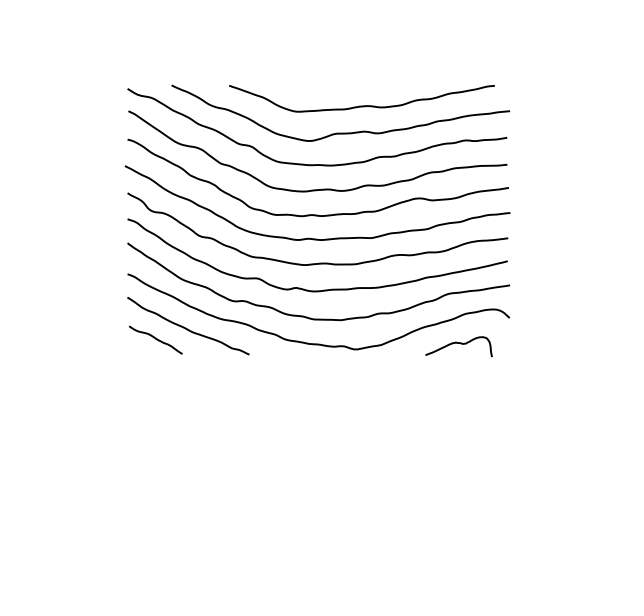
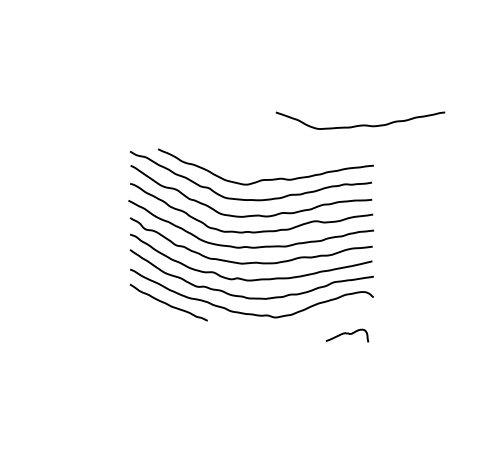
curve: (361, 104) -> (360, 124), moved
curve: (154, 340) -> (147, 311), removed
curve: (459, 344) -> (347, 334), moved

